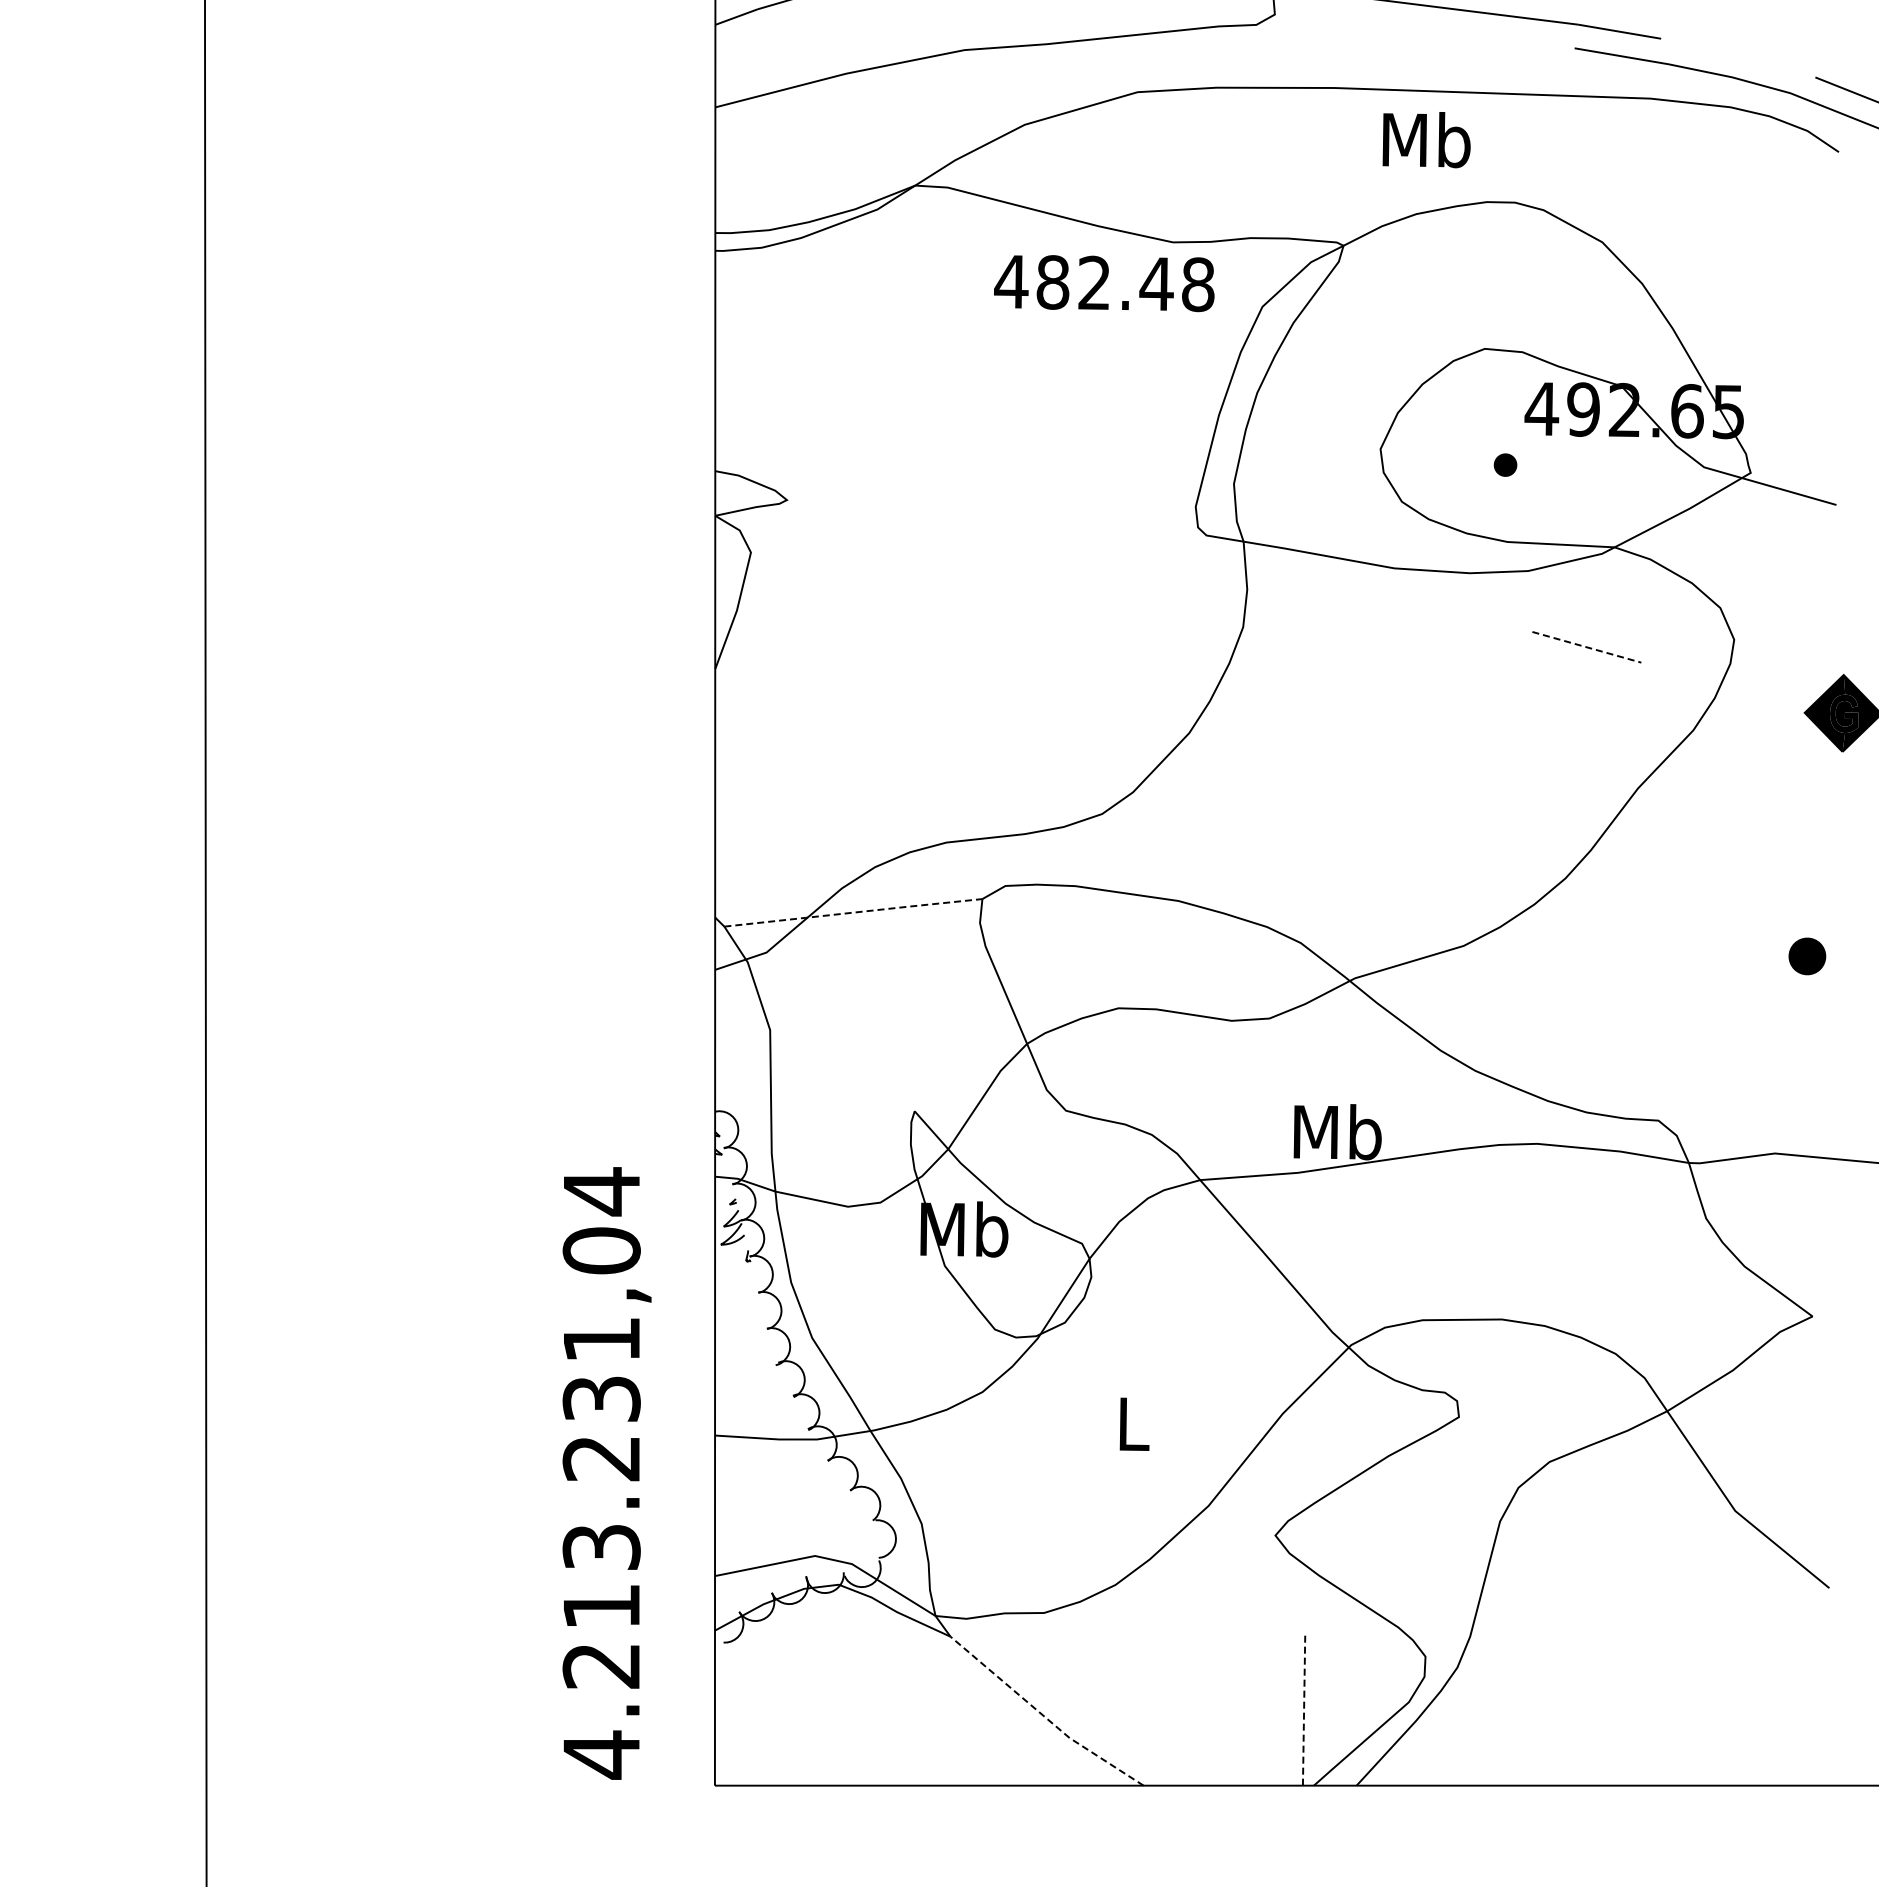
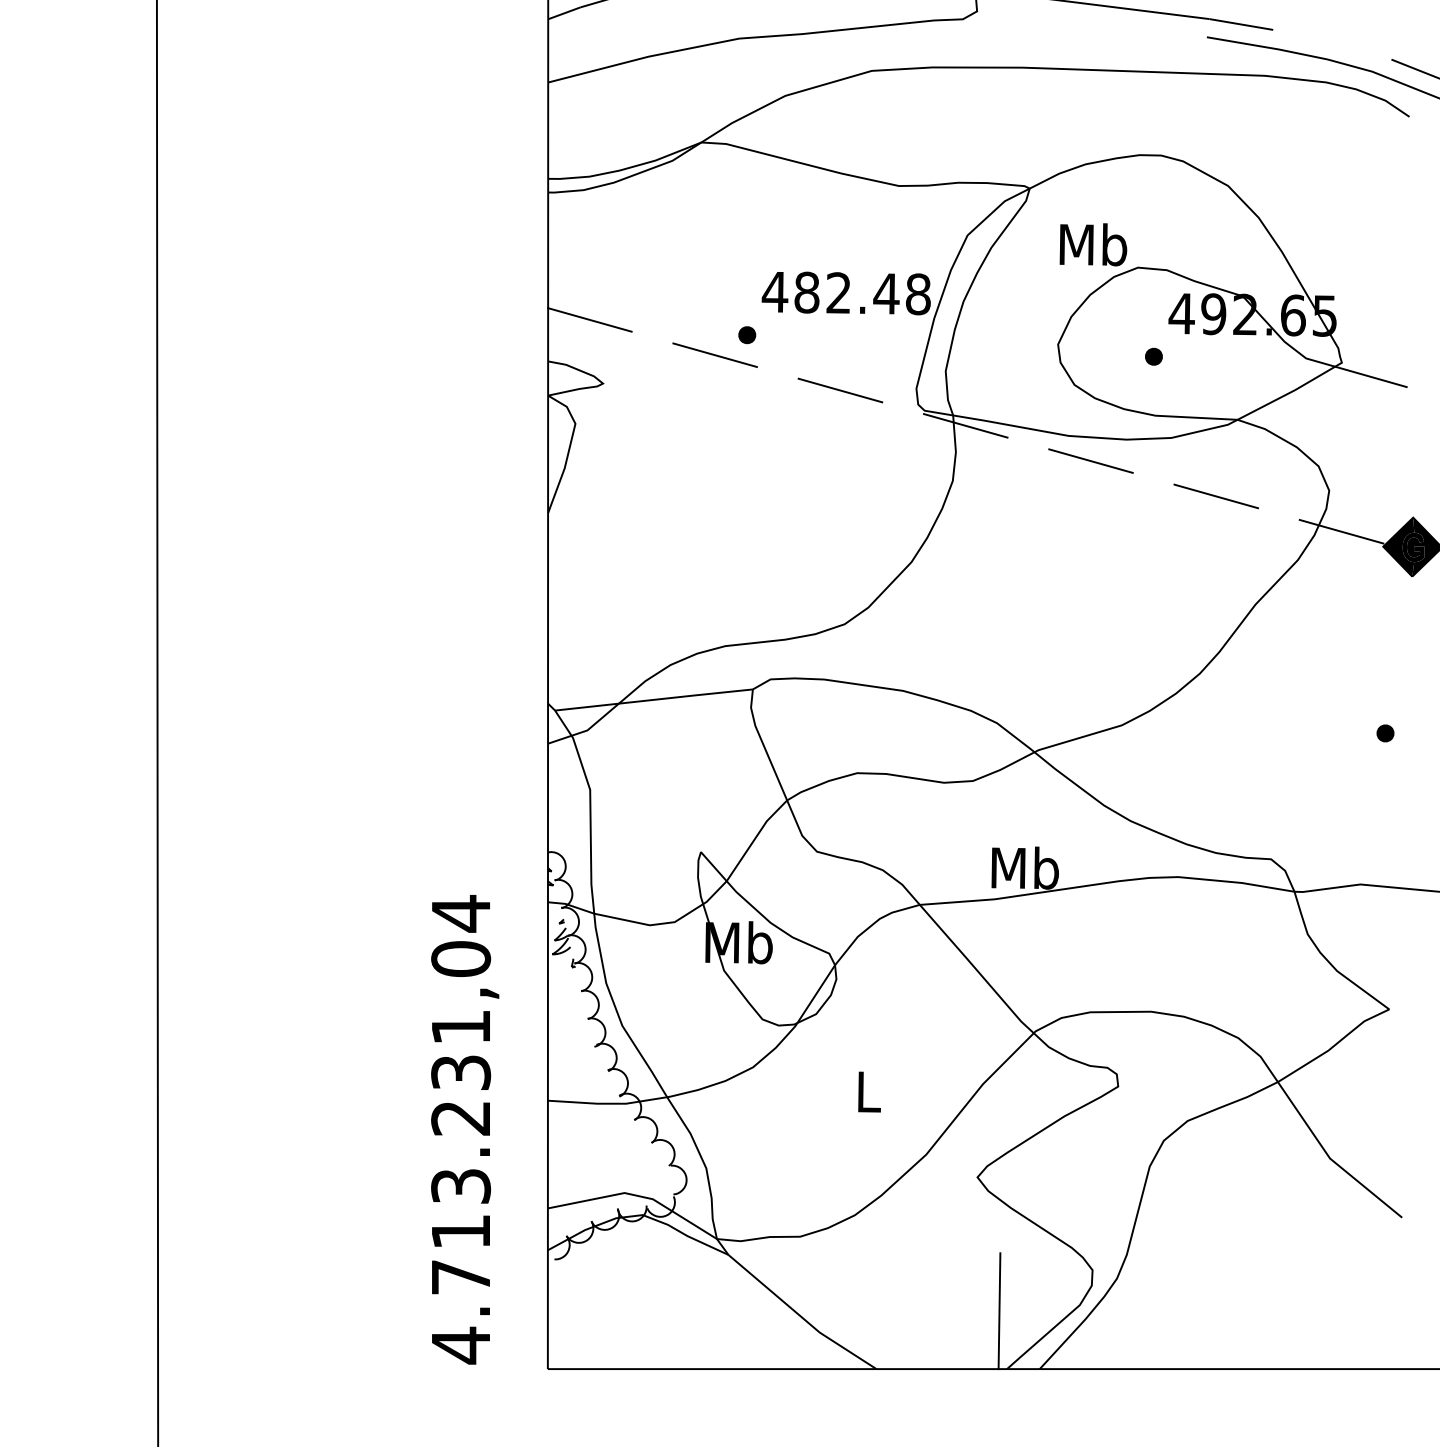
text: (1426, 140) -> (1093, 245), moved
text: (1104, 283) -> (846, 293), moved
line: (769, 416) -> (589, 319), added
part: (974, 436) -> (746, 334), added
line: (932, 462) -> (714, 354), added
line: (1096, 508) -> (840, 390), added
line: (1259, 554) -> (965, 425), added
line: (1422, 600) -> (1090, 460), added
line: (1586, 647) -> (1215, 496), dashed -> solid
line: (1749, 693) -> (1340, 531), added
line: (853, 912) -> (654, 699), dashed -> solid
part: (1807, 956) -> (1385, 733), size x0.62
text: (600, 1666) -> (460, 1277), 4.213.231,04 -> 4.713.231,04
line: (1304, 1710) -> (999, 1311), dashed -> solid
line: (1043, 1716) -> (799, 1316), dashed -> solid

